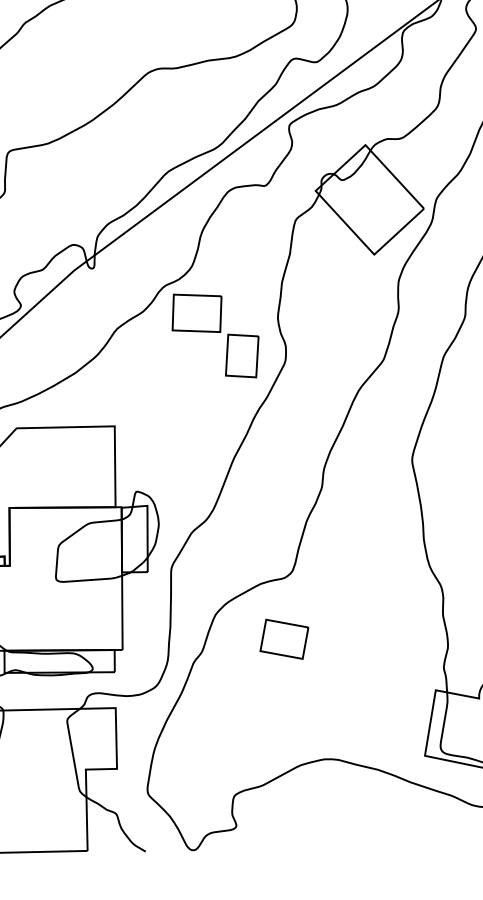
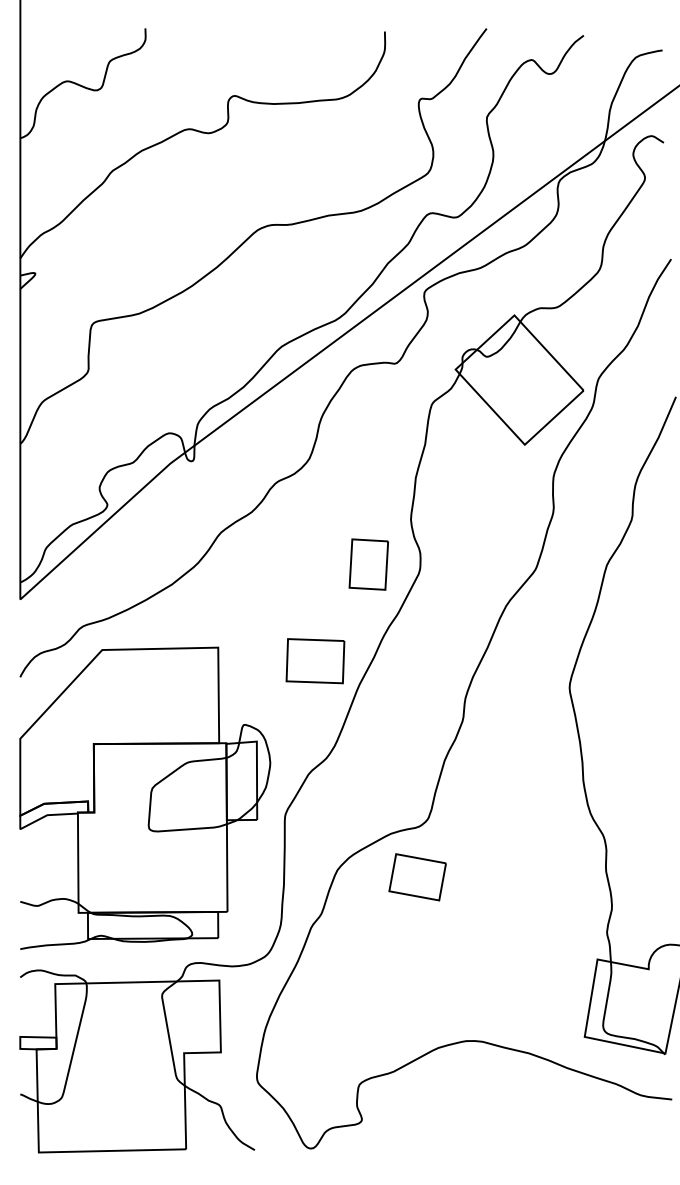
part: (197, 313) -> (315, 661), moved
part: (284, 639) -> (417, 877), moved

